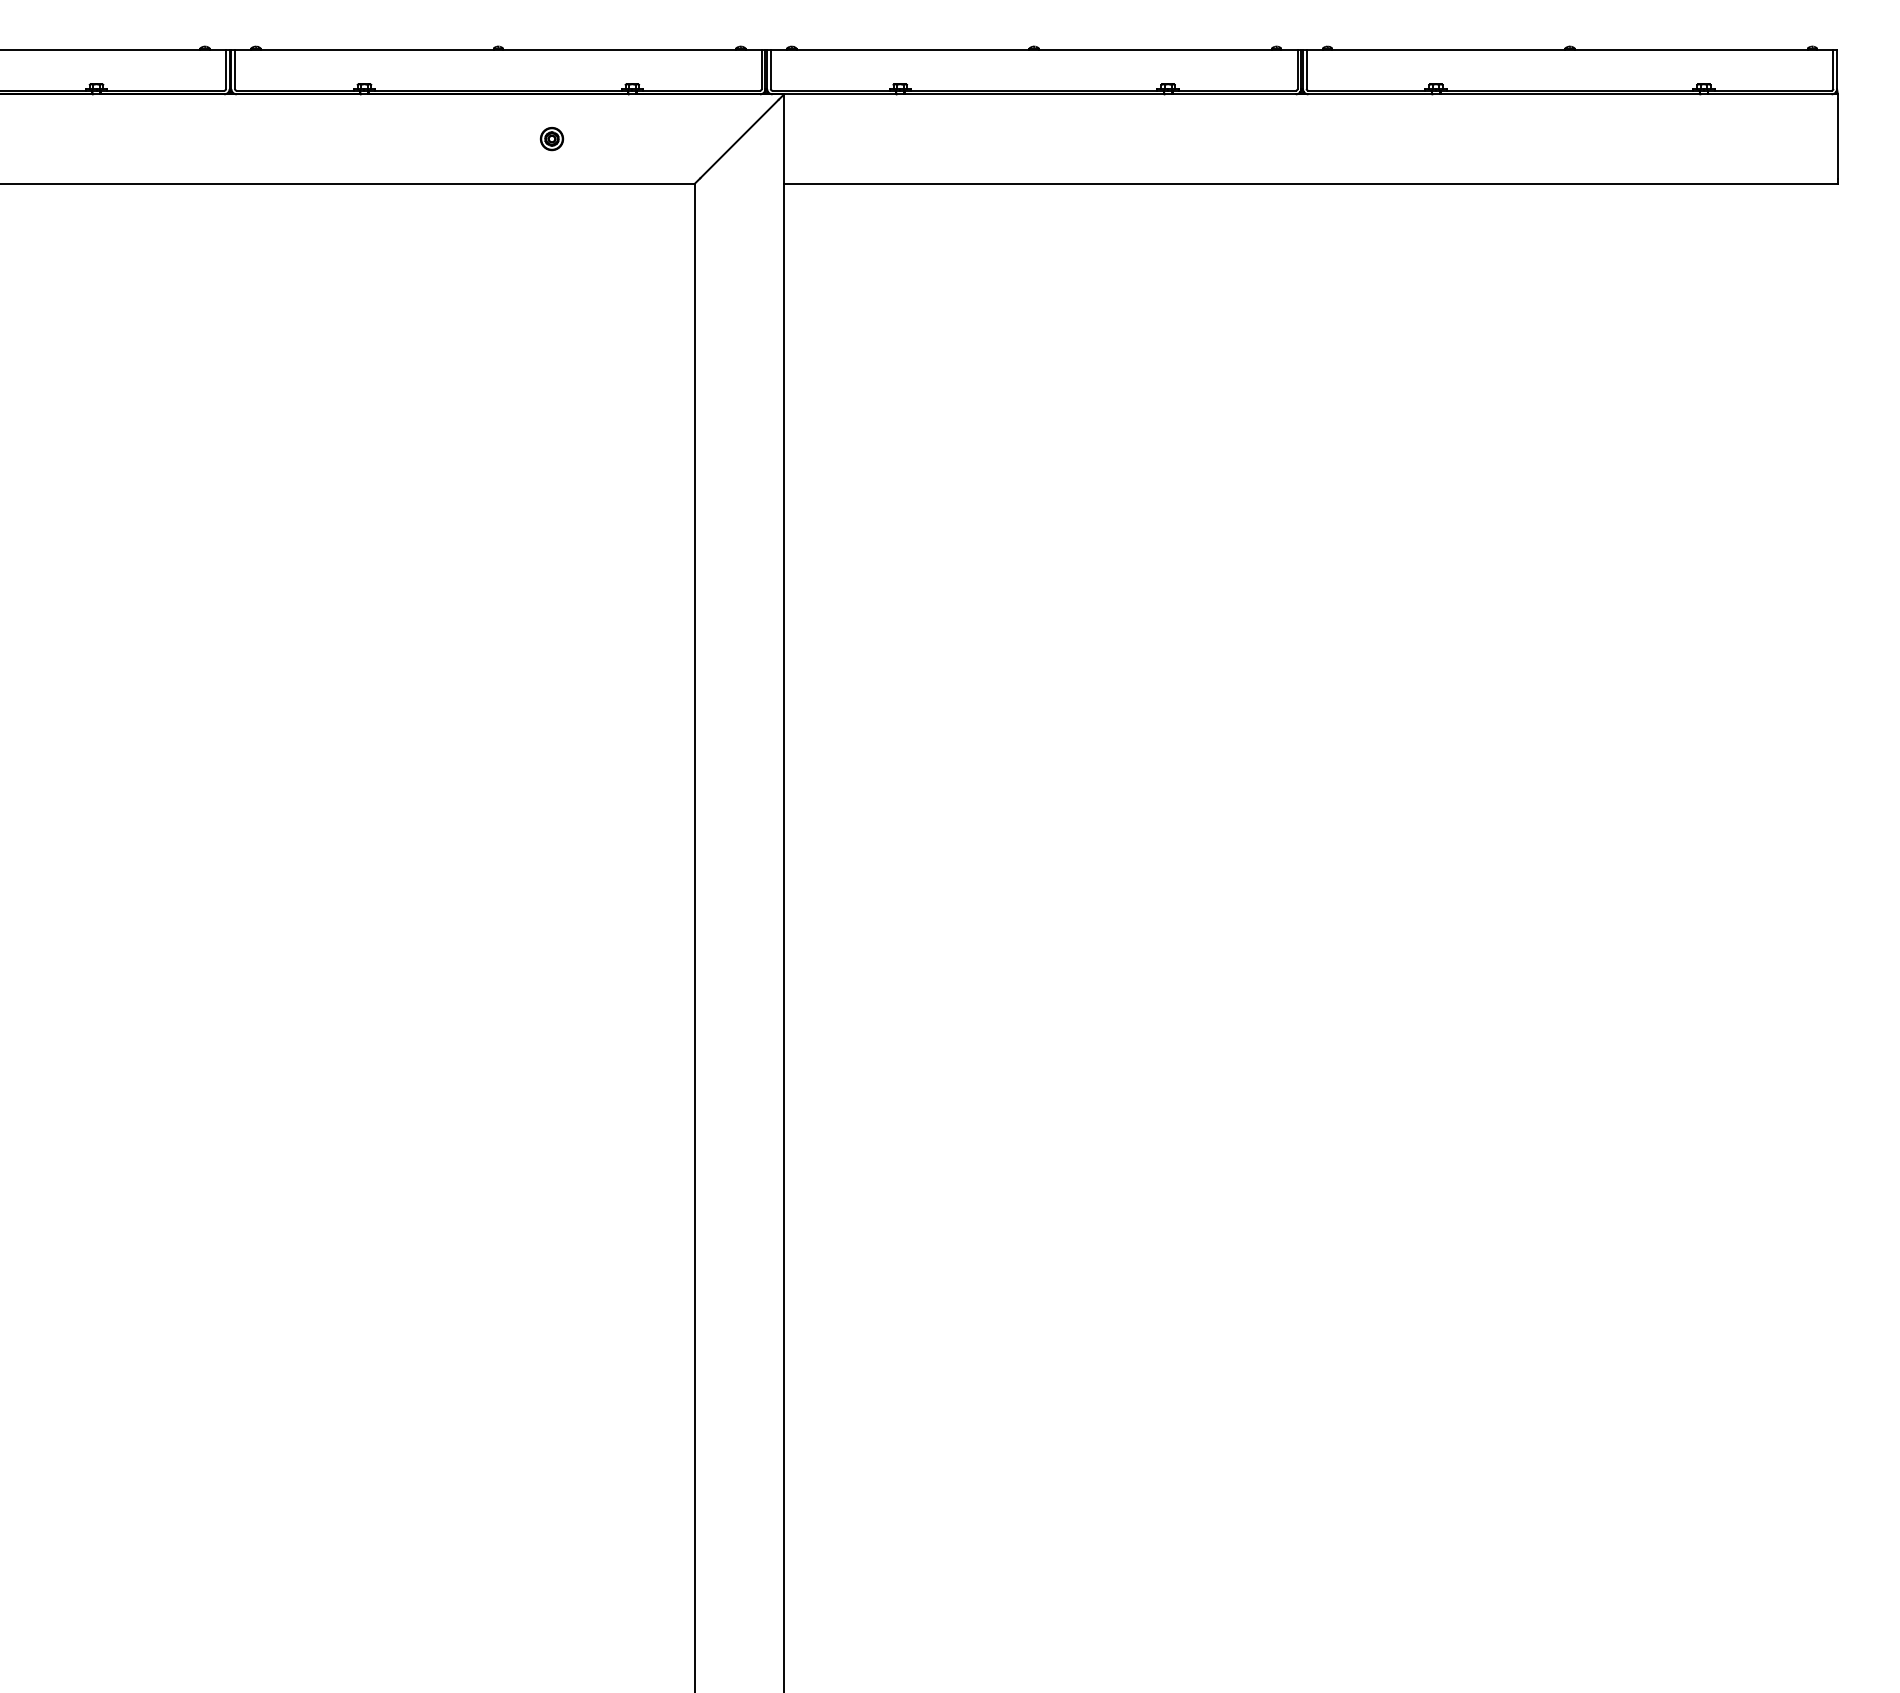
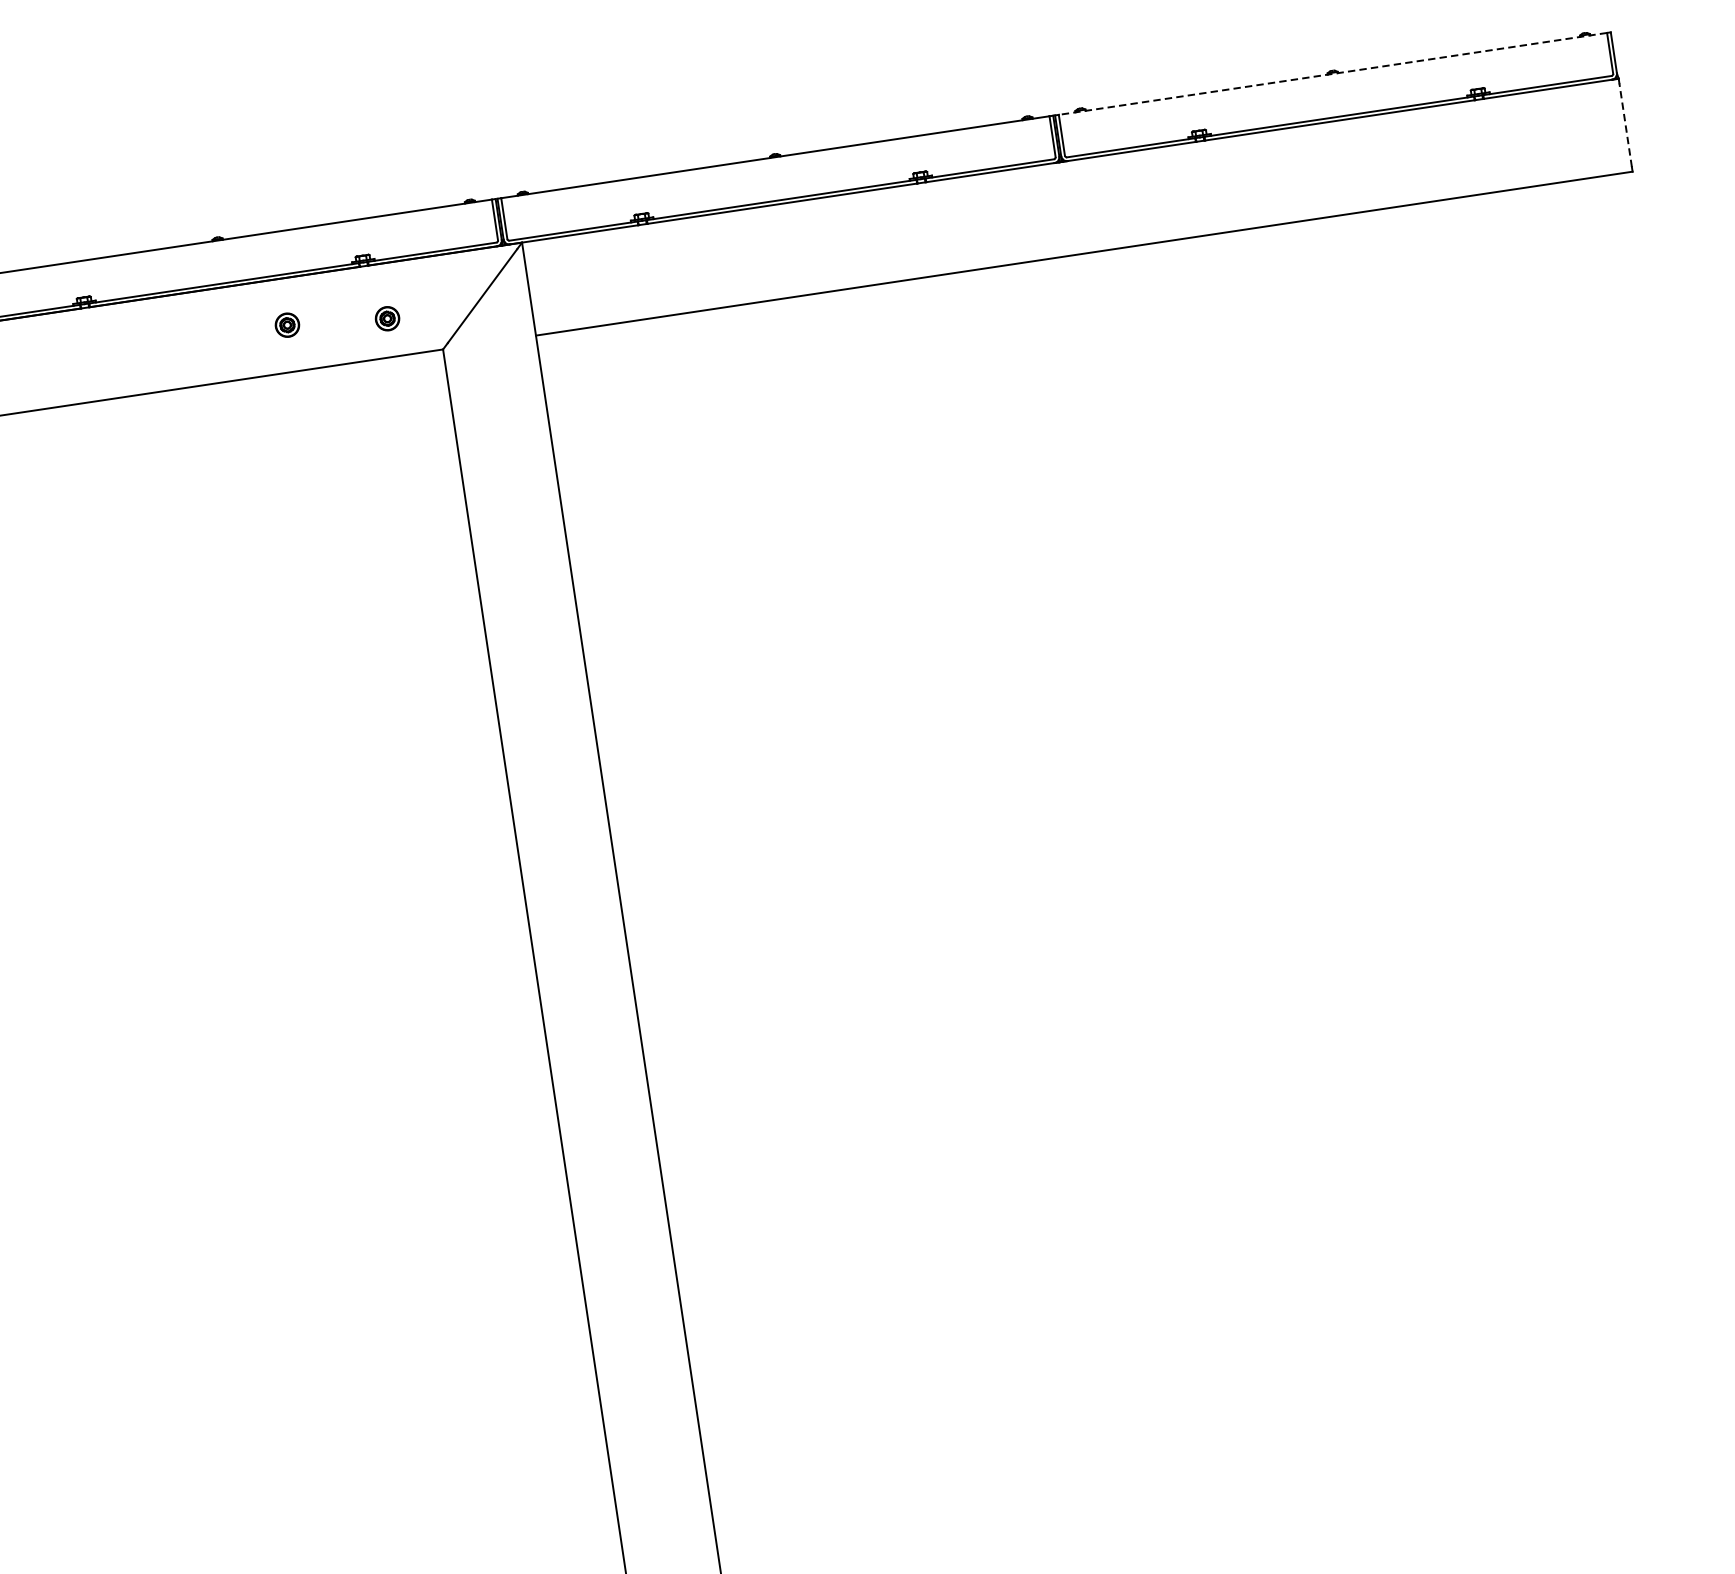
line: (1569, 49) -> (1332, 73), solid -> dashed
line: (1837, 138) -> (1625, 124), solid -> dashed
part: (646, 147) -> (387, 319), added

